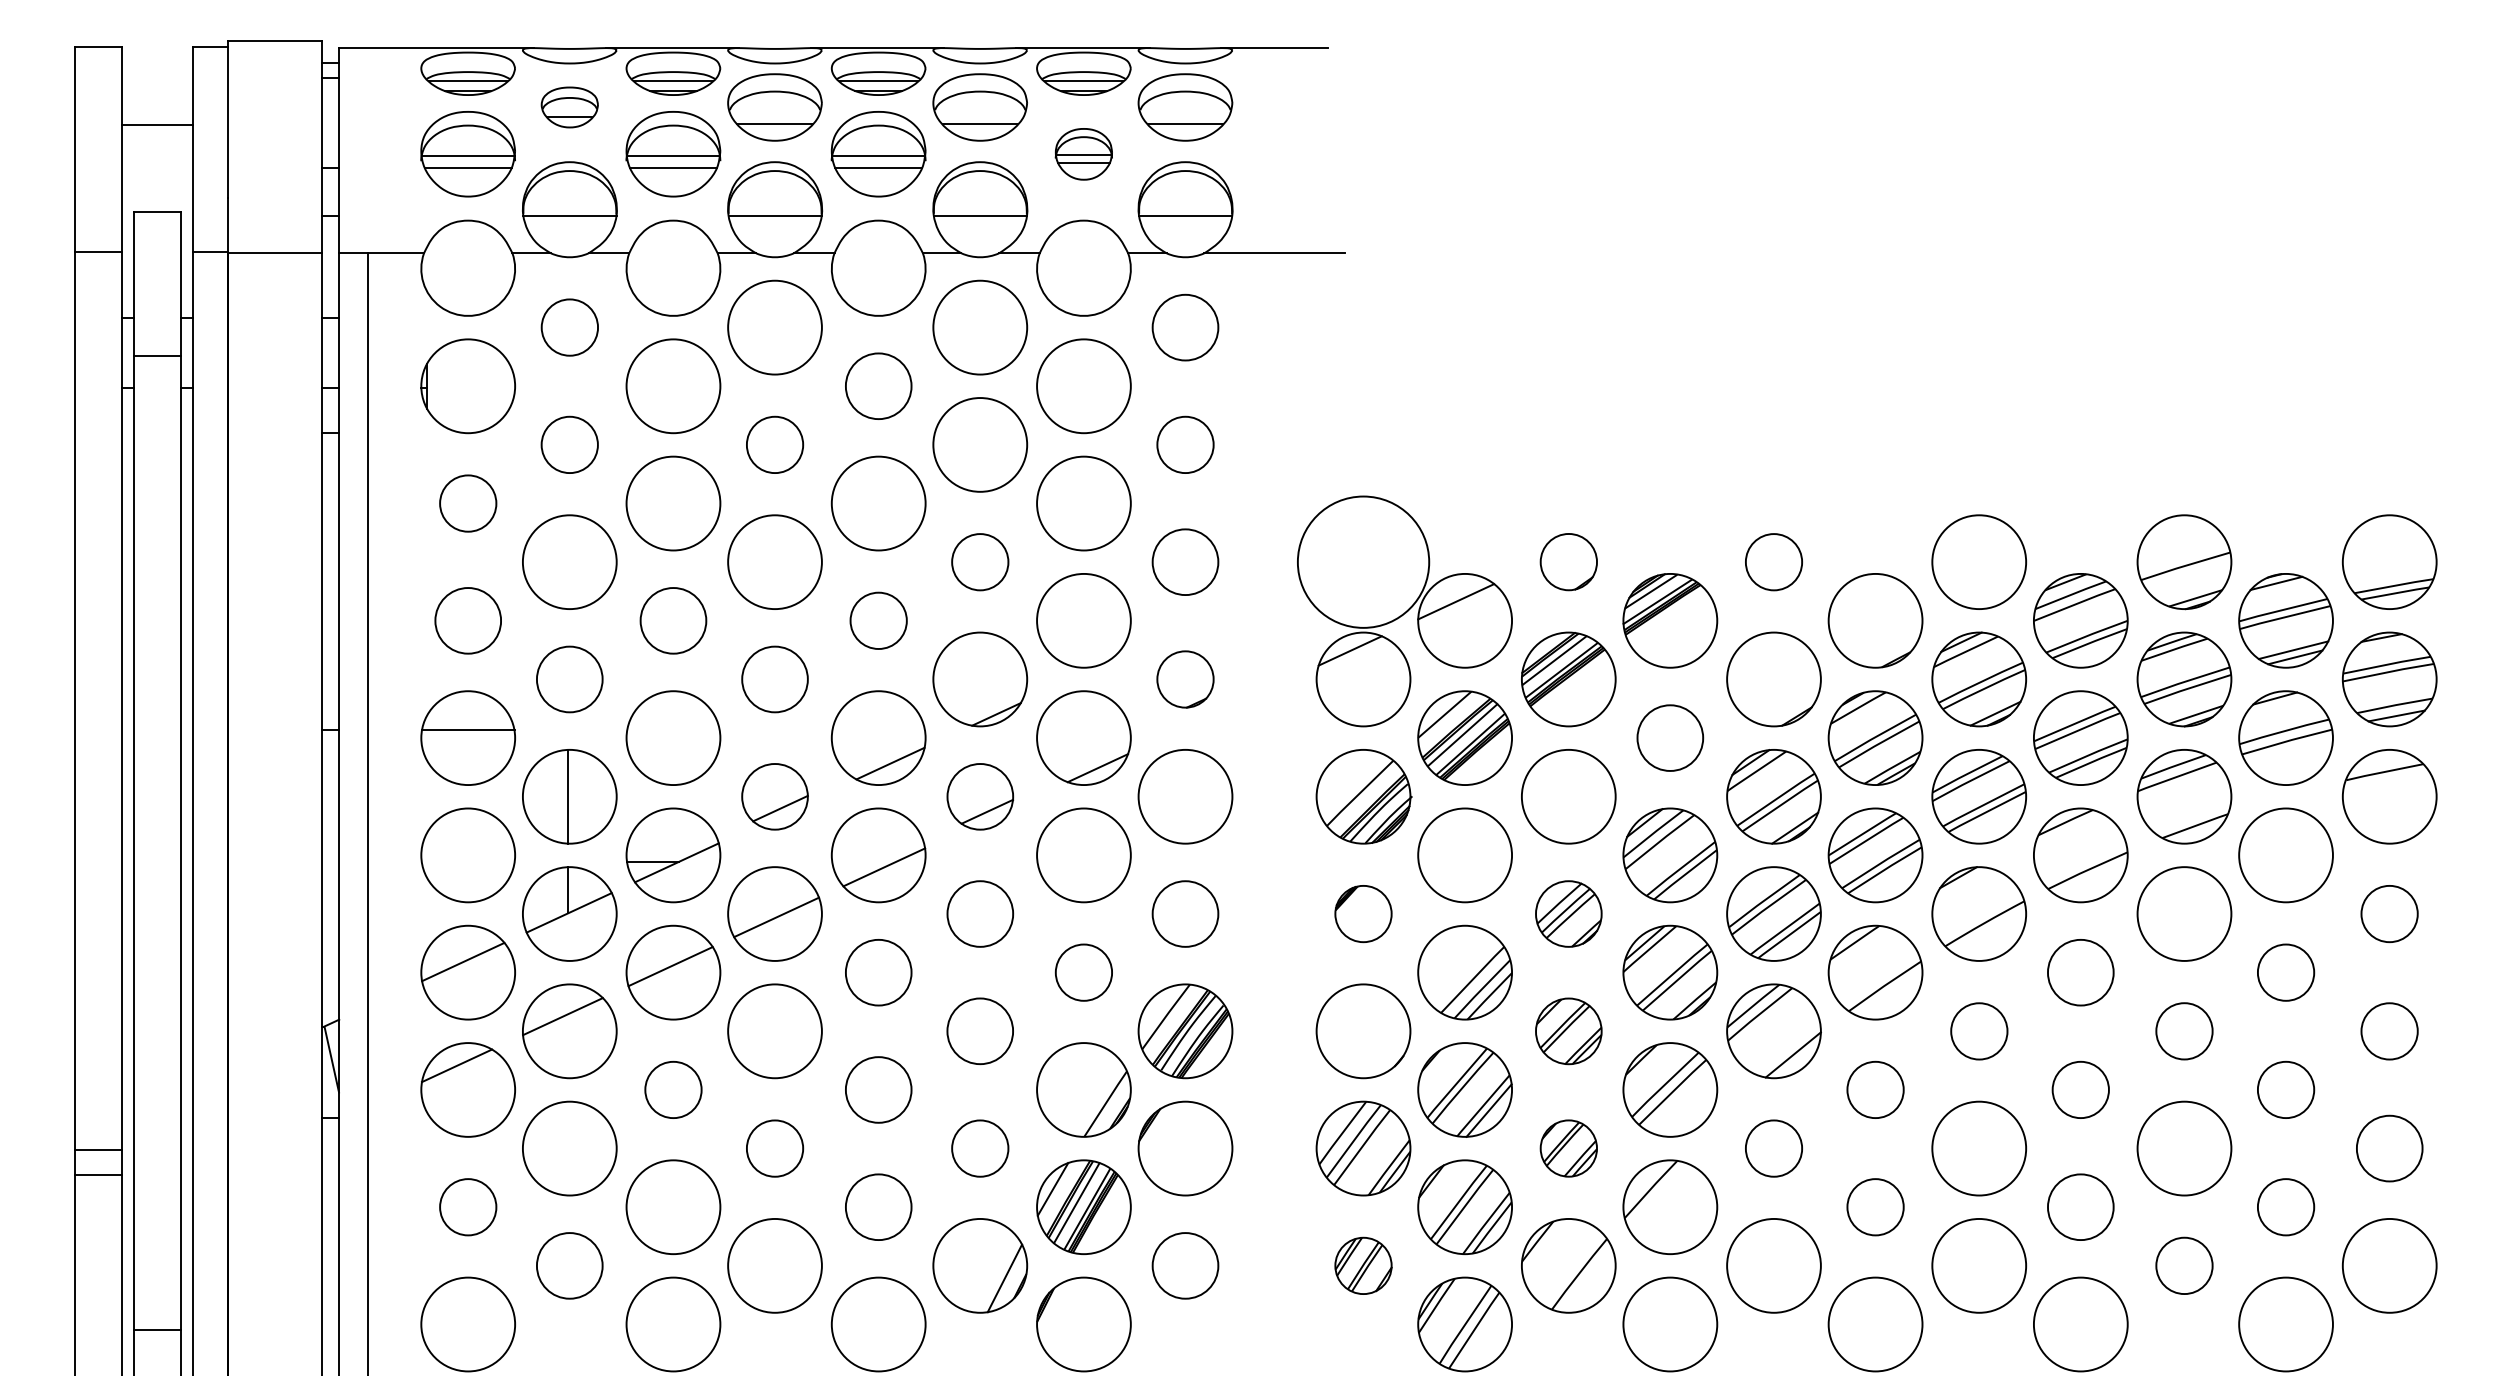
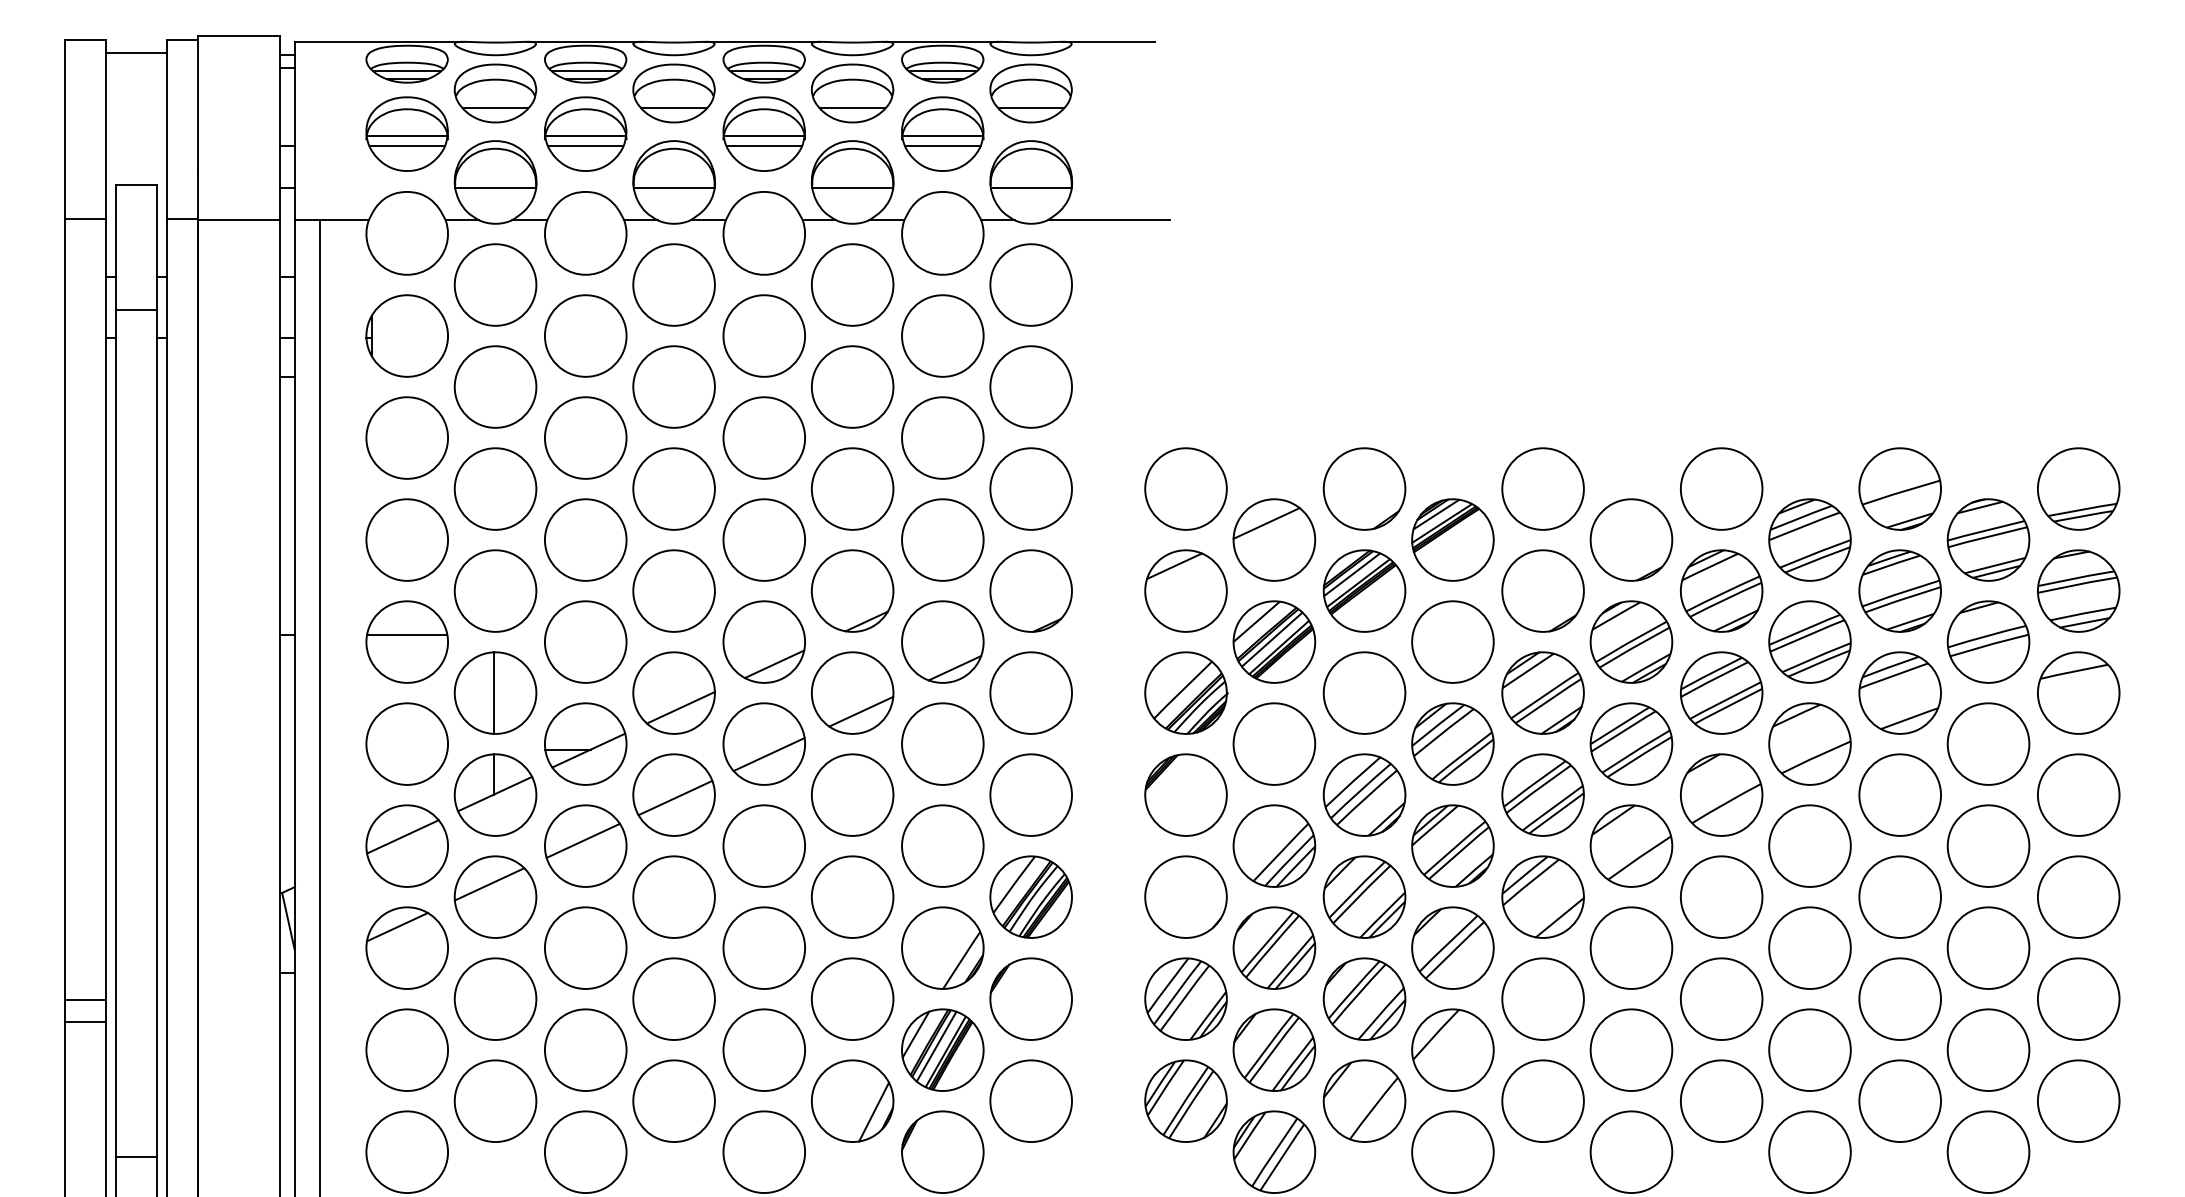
part: (569, 107) -> (495, 93), size x1.67
line: (157, 125) -> (136, 53), moved
part: (1083, 154) -> (942, 134), size x1.67
circle: (569, 327) -> (495, 284), size x1.67
circle: (1185, 327) -> (1031, 284), size x1.43
circle: (878, 386) -> (764, 336), size x1.43
circle: (569, 444) -> (495, 386), size x1.67
circle: (774, 444) -> (673, 386), size x1.67
circle: (1185, 444) -> (1031, 386), size x1.67
circle: (468, 503) -> (407, 438), size x1.67
part: (1568, 561) -> (1364, 488), size x1.67
circle: (980, 562) -> (852, 489), size x1.67
circle: (1185, 562) -> (1031, 489), size x1.43
circle: (1363, 562) -> (1186, 489), size x0.71
circle: (1773, 562) -> (1542, 489), size x1.67
circle: (468, 620) -> (407, 539), size x1.43
circle: (673, 620) -> (585, 539), size x1.43
circle: (878, 620) -> (764, 539), size x1.67
circle: (569, 679) -> (495, 591), size x1.43
circle: (774, 679) -> (673, 591), size x1.43
part: (1185, 679) -> (1031, 591), size x1.67
circle: (1670, 738) -> (1453, 642), size x1.43
part: (774, 796) -> (673, 692), size x1.43
part: (980, 796) -> (852, 692), size x1.43
circle: (980, 913) -> (852, 794), size x1.43
circle: (1185, 913) -> (1031, 794), size x1.43
part: (1363, 913) -> (1186, 794), size x1.67
part: (1568, 913) -> (1364, 794), size x1.43
circle: (2389, 913) -> (2078, 794), size x1.67
circle: (878, 972) -> (764, 845), size x1.43
circle: (1083, 972) -> (942, 845), size x1.67
circle: (2080, 972) -> (1809, 845), size x1.43
circle: (2285, 972) -> (1988, 845), size x1.67
circle: (980, 1031) -> (852, 897), size x1.43
part: (1568, 1031) -> (1364, 897), size x1.43
circle: (1979, 1031) -> (1721, 897), size x1.67
circle: (2184, 1031) -> (1900, 897), size x1.67
circle: (2389, 1031) -> (2078, 897), size x1.67
circle: (673, 1089) -> (585, 947), size x1.67
circle: (878, 1089) -> (764, 947), size x1.43
circle: (1875, 1089) -> (1631, 947), size x1.67
circle: (2080, 1089) -> (1809, 947), size x1.67
circle: (2285, 1089) -> (1988, 947), size x1.67
circle: (774, 1148) -> (673, 999), size x1.67
circle: (980, 1148) -> (852, 999), size x1.67
part: (1568, 1148) -> (1364, 999), size x1.67
circle: (1773, 1148) -> (1542, 999), size x1.67
circle: (2389, 1148) -> (2078, 999), size x1.43
circle: (468, 1207) -> (407, 1050), size x1.67
circle: (878, 1207) -> (764, 1050), size x1.43
circle: (1875, 1207) -> (1631, 1050), size x1.67
circle: (2080, 1207) -> (1809, 1050), size x1.43
circle: (2285, 1207) -> (1988, 1050), size x1.67
circle: (569, 1265) -> (495, 1100), size x1.43
circle: (1185, 1265) -> (1031, 1100), size x1.43
part: (1363, 1265) -> (1186, 1100), size x1.67
circle: (2184, 1265) -> (1900, 1100), size x1.67

